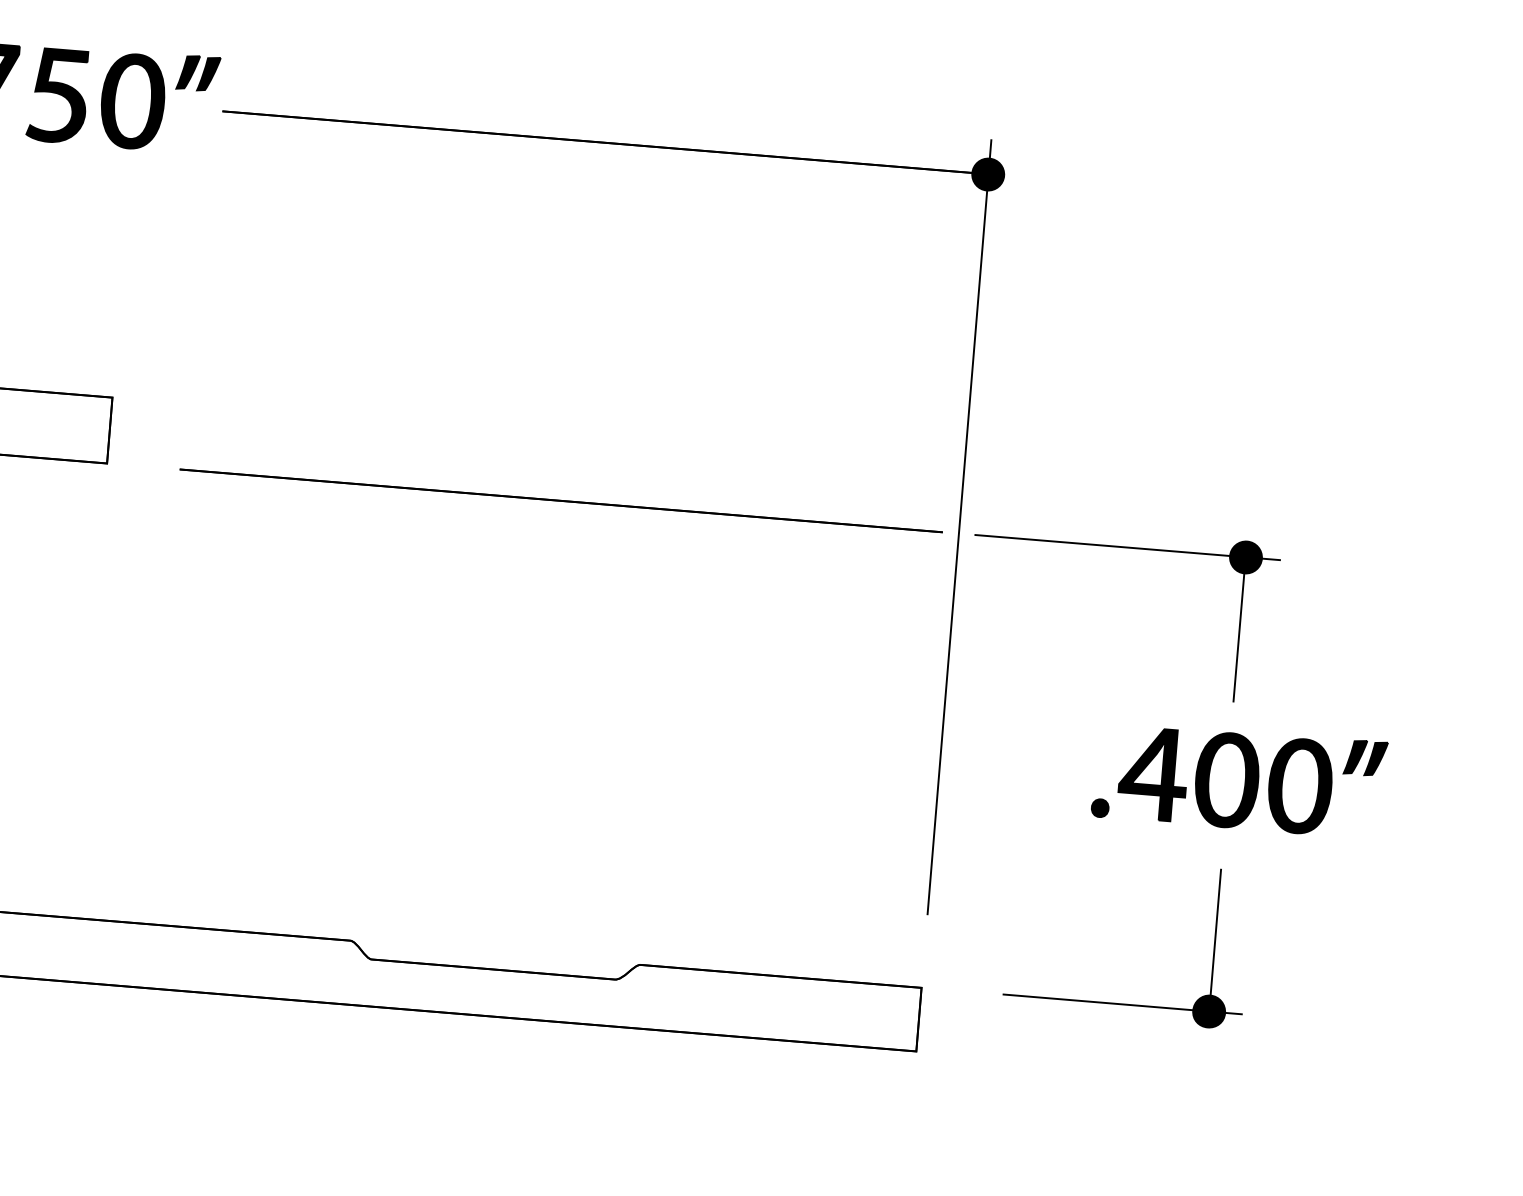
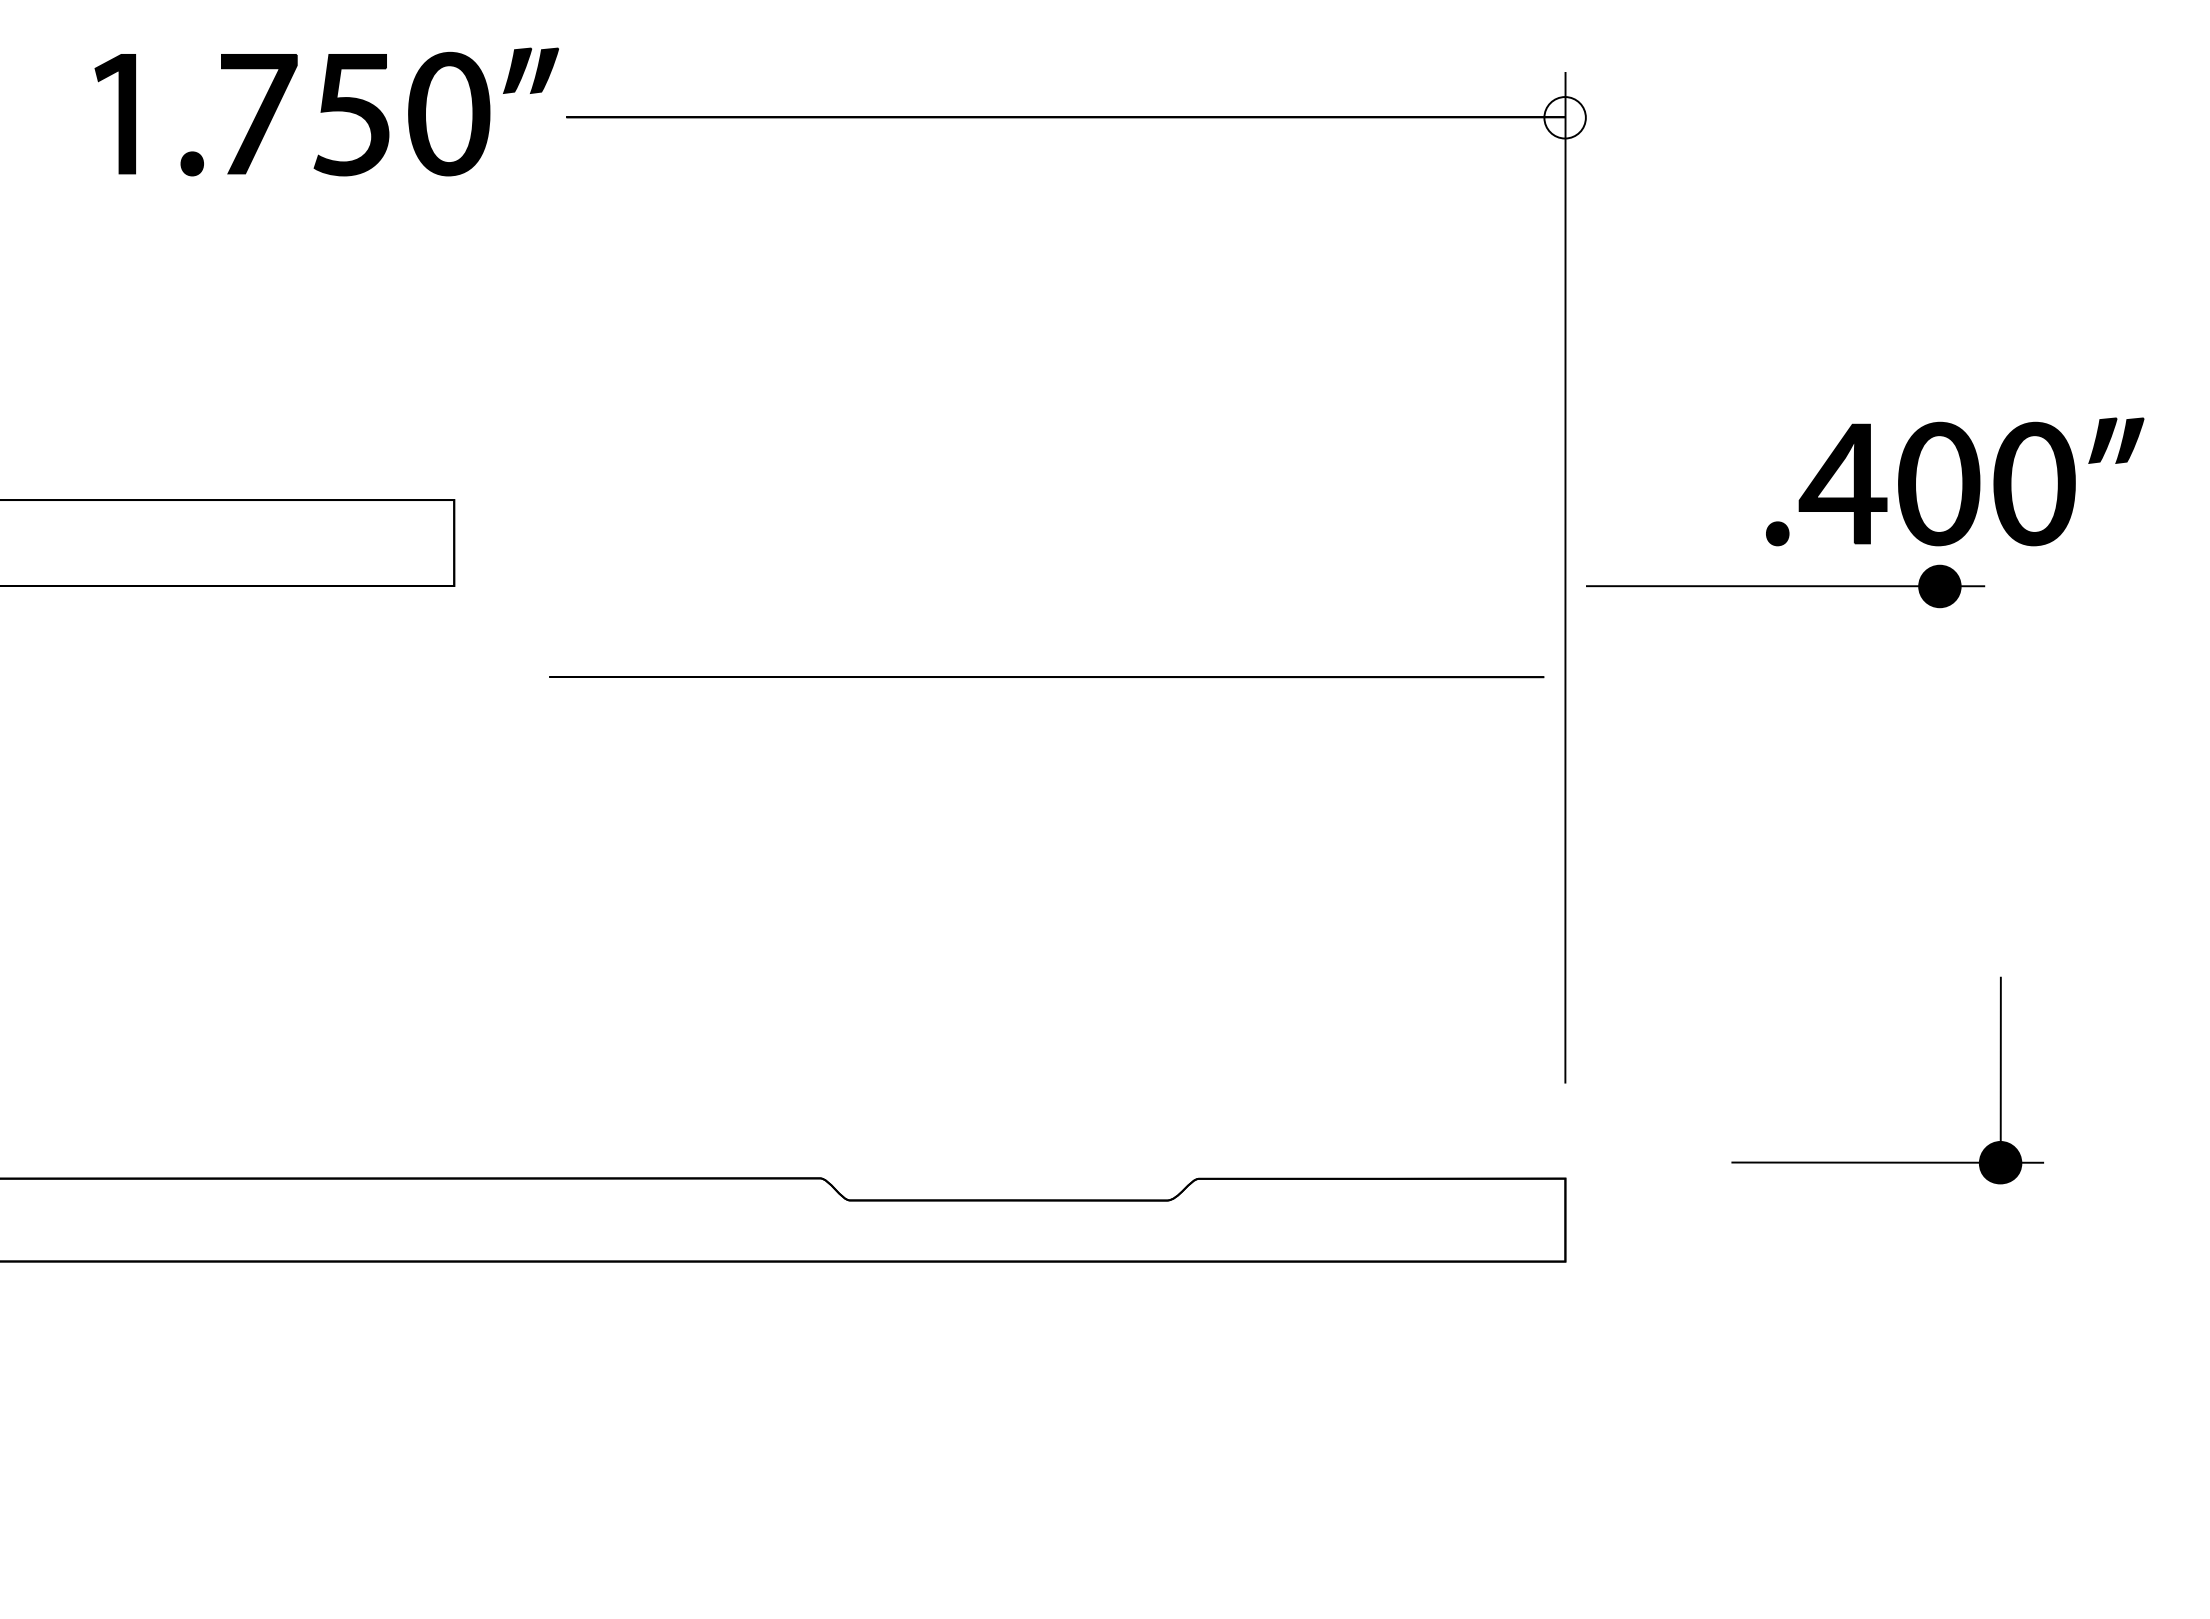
fill: (987, 174) -> (1564, 117), removed
line: (561, 501) -> (1046, 677), moved
line: (1239, 629) -> (1939, 680), removed
part: (1239, 779) -> (1955, 481), moved
part: (1122, 1003) -> (1887, 1161), moved

